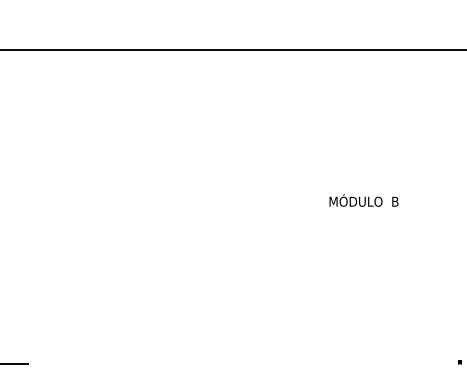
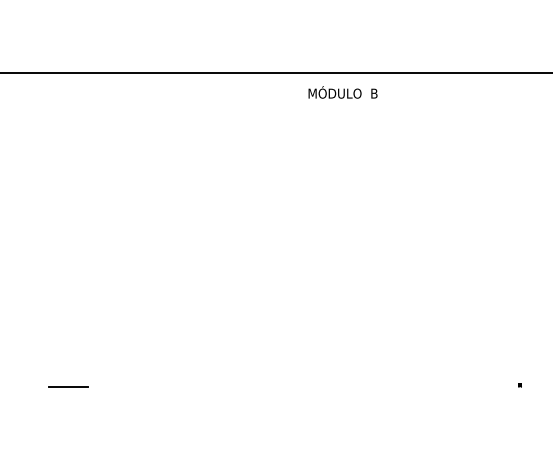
text: (363, 200) -> (342, 92), moved

